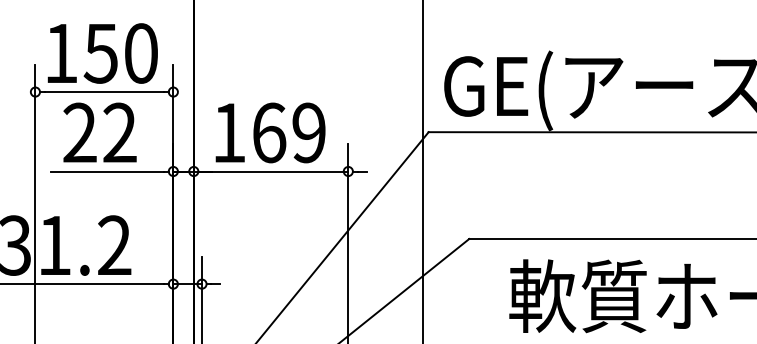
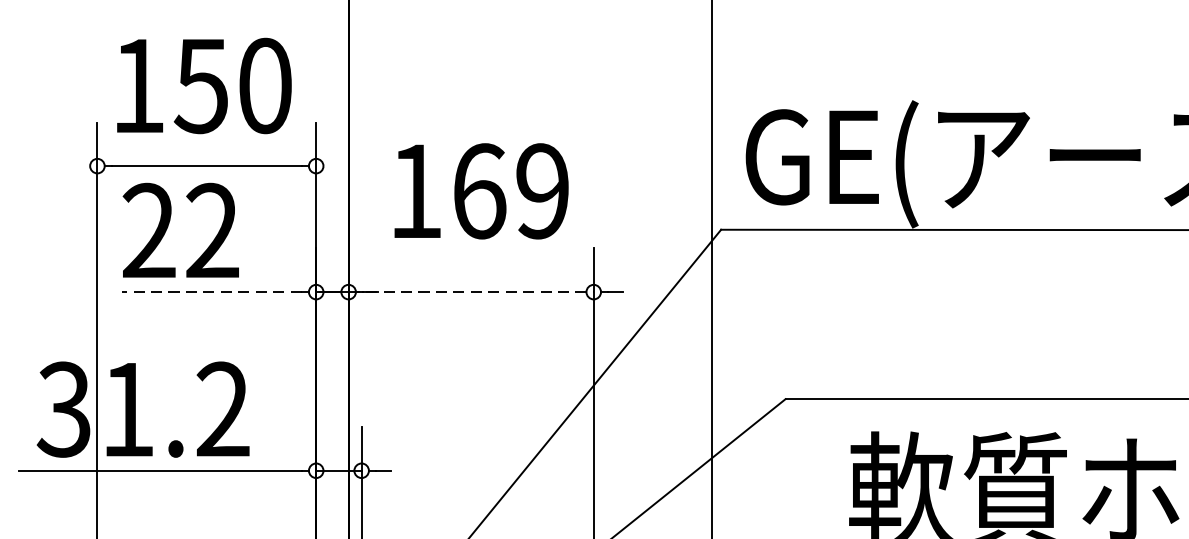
text: (102, 53) -> (203, 85), moved
text: (99, 132) -> (180, 230), moved
text: (270, 132) -> (481, 190), moved
line: (107, 171) -> (211, 292), solid -> dashed
line: (271, 171) -> (471, 292), solid -> dashed

